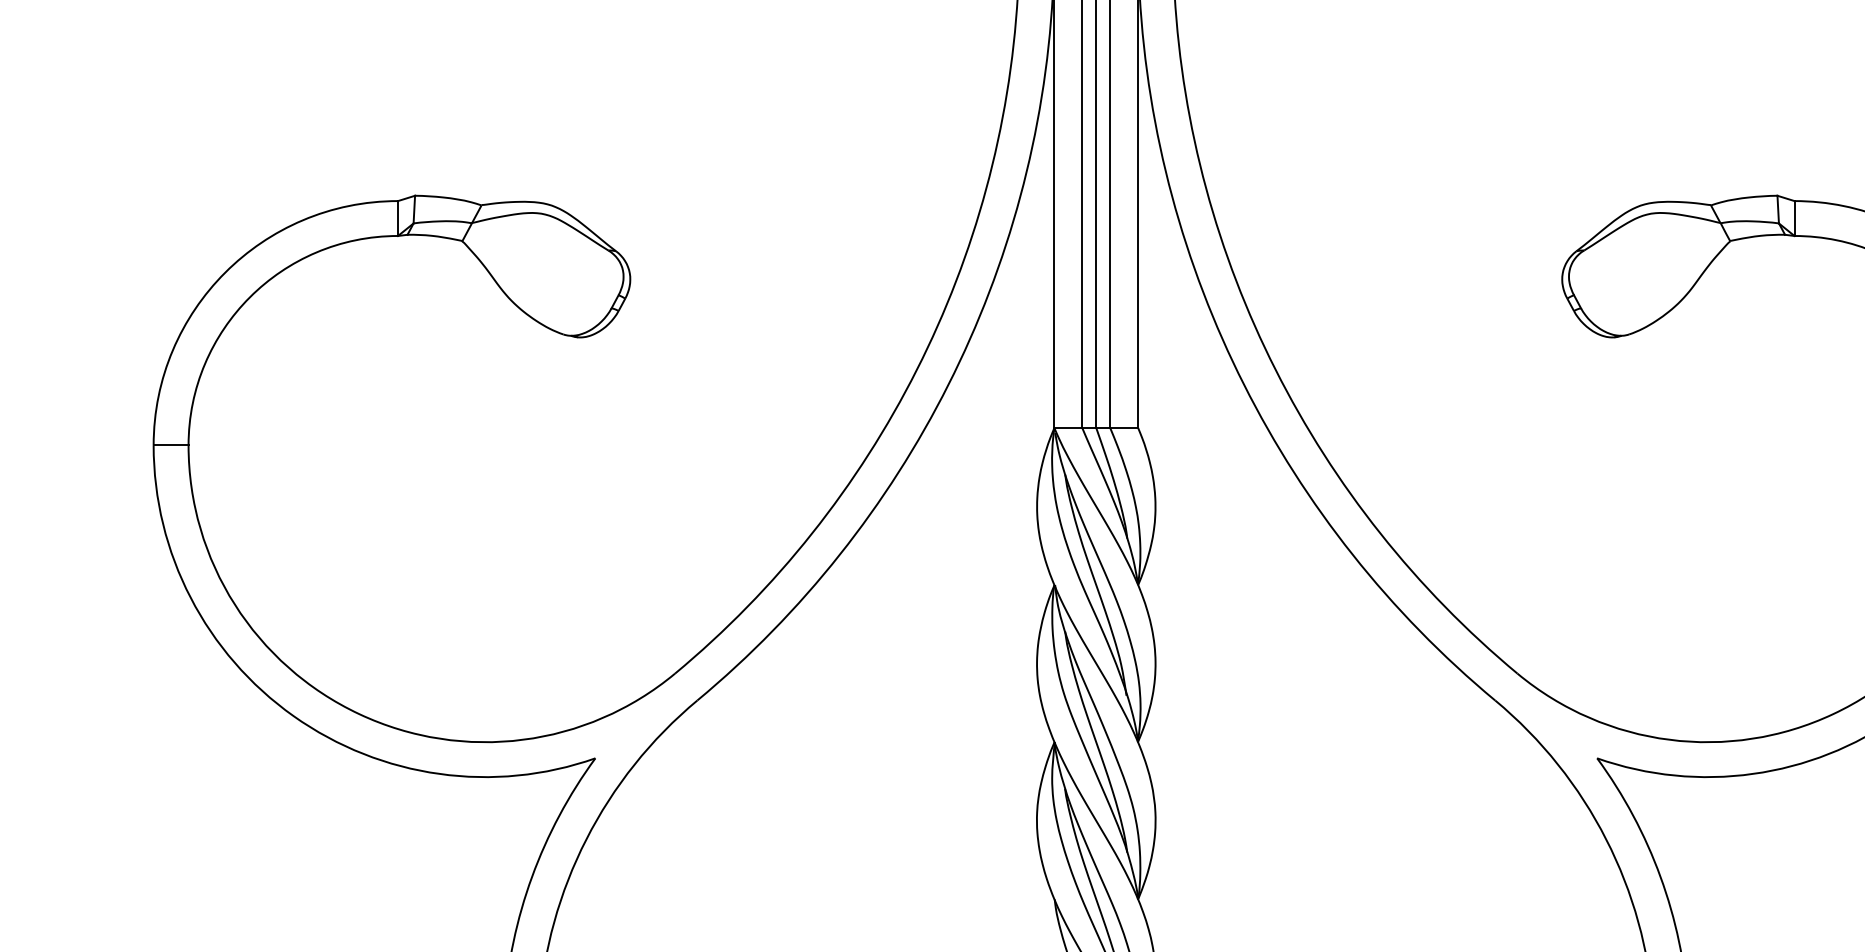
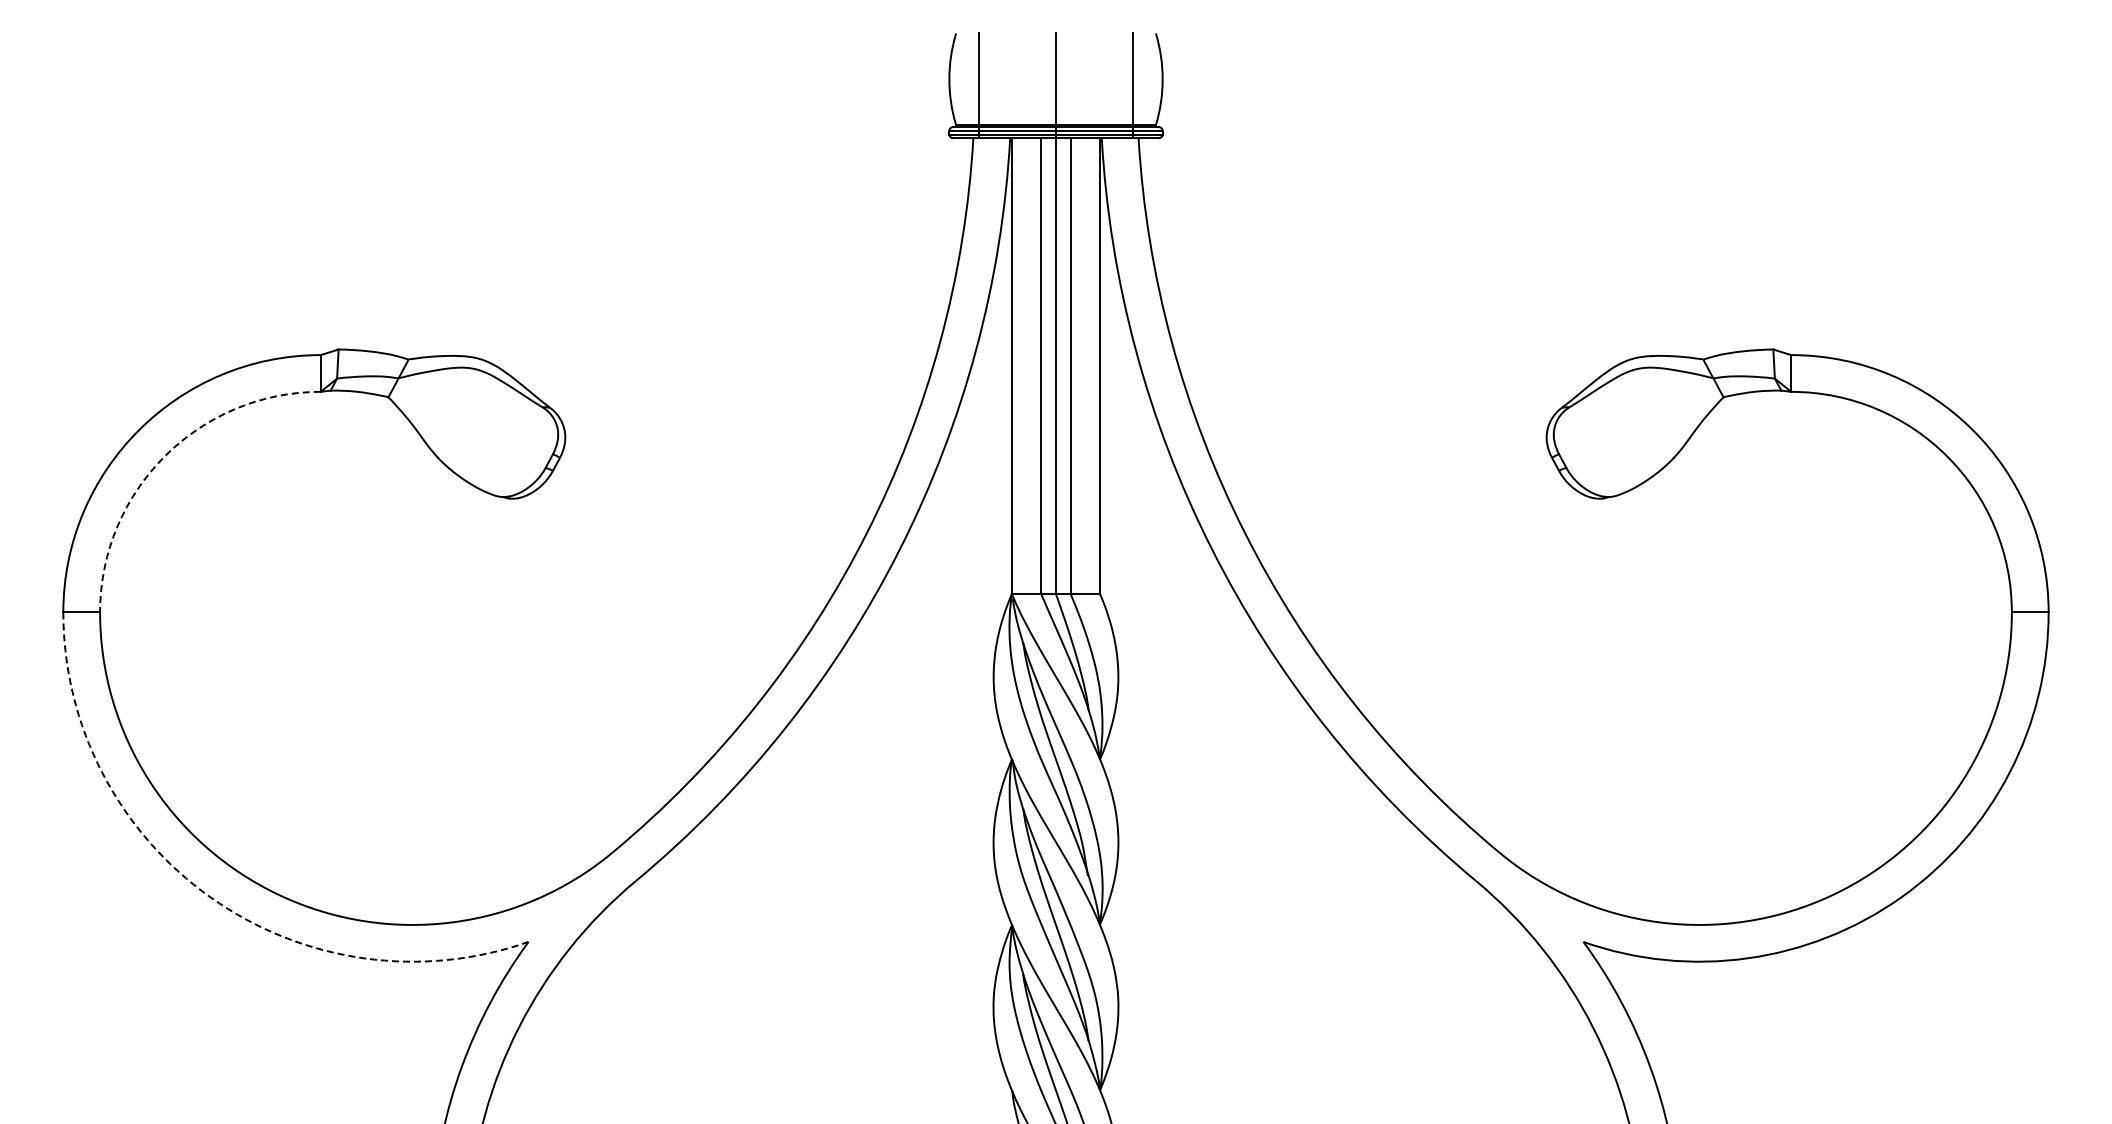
arc: (249, 297) -> (164, 456), solid -> dashed
arc: (293, 716) -> (210, 897), solid -> dashed

